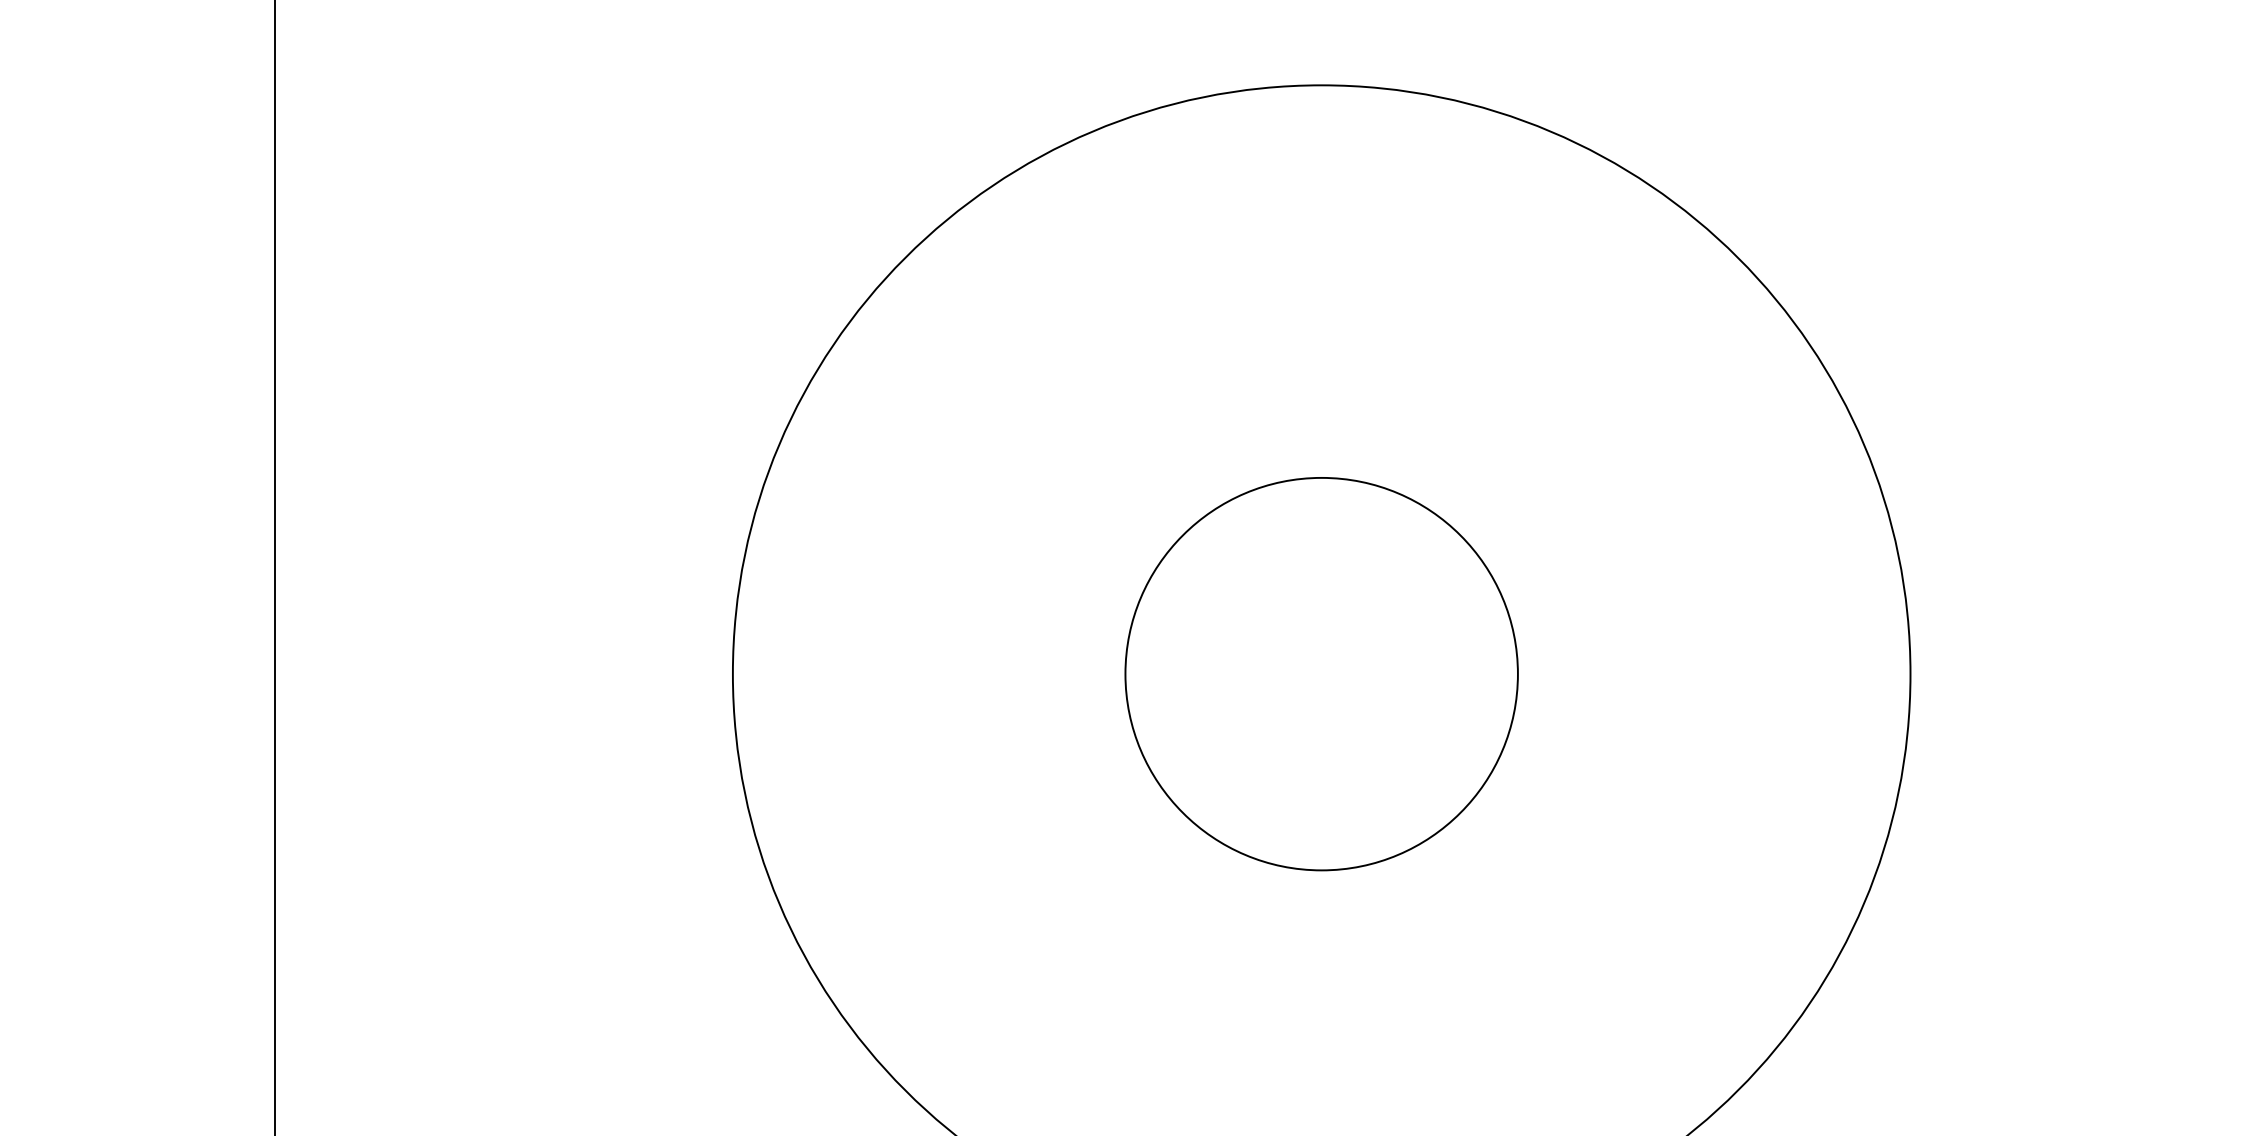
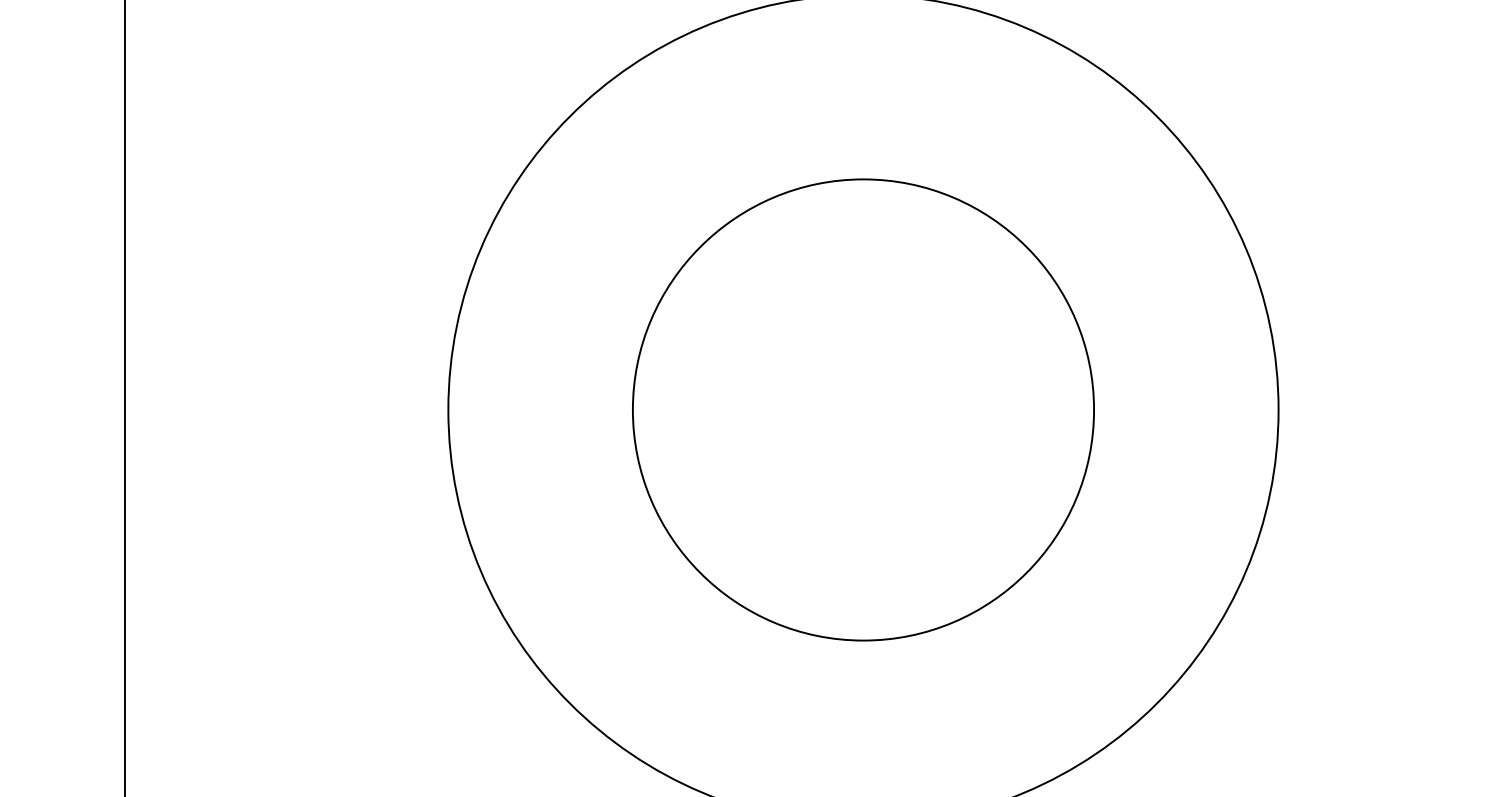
circle: (1321, 674) -> (863, 410), size x1.67

